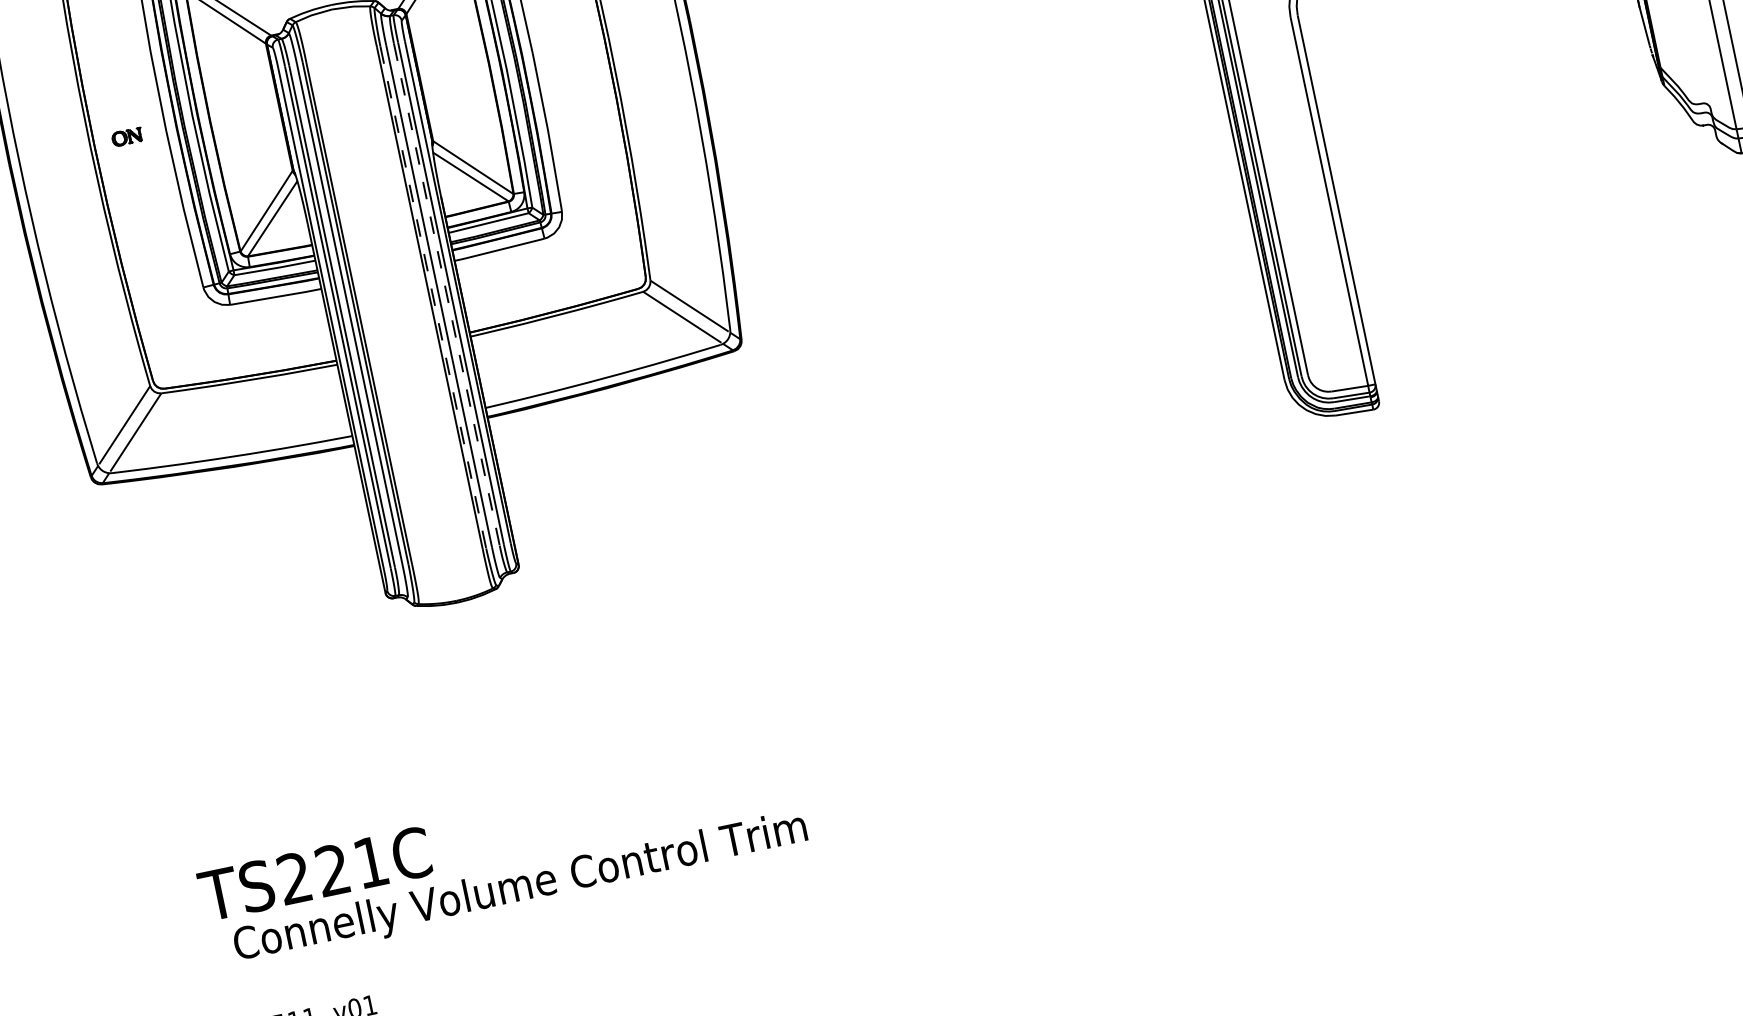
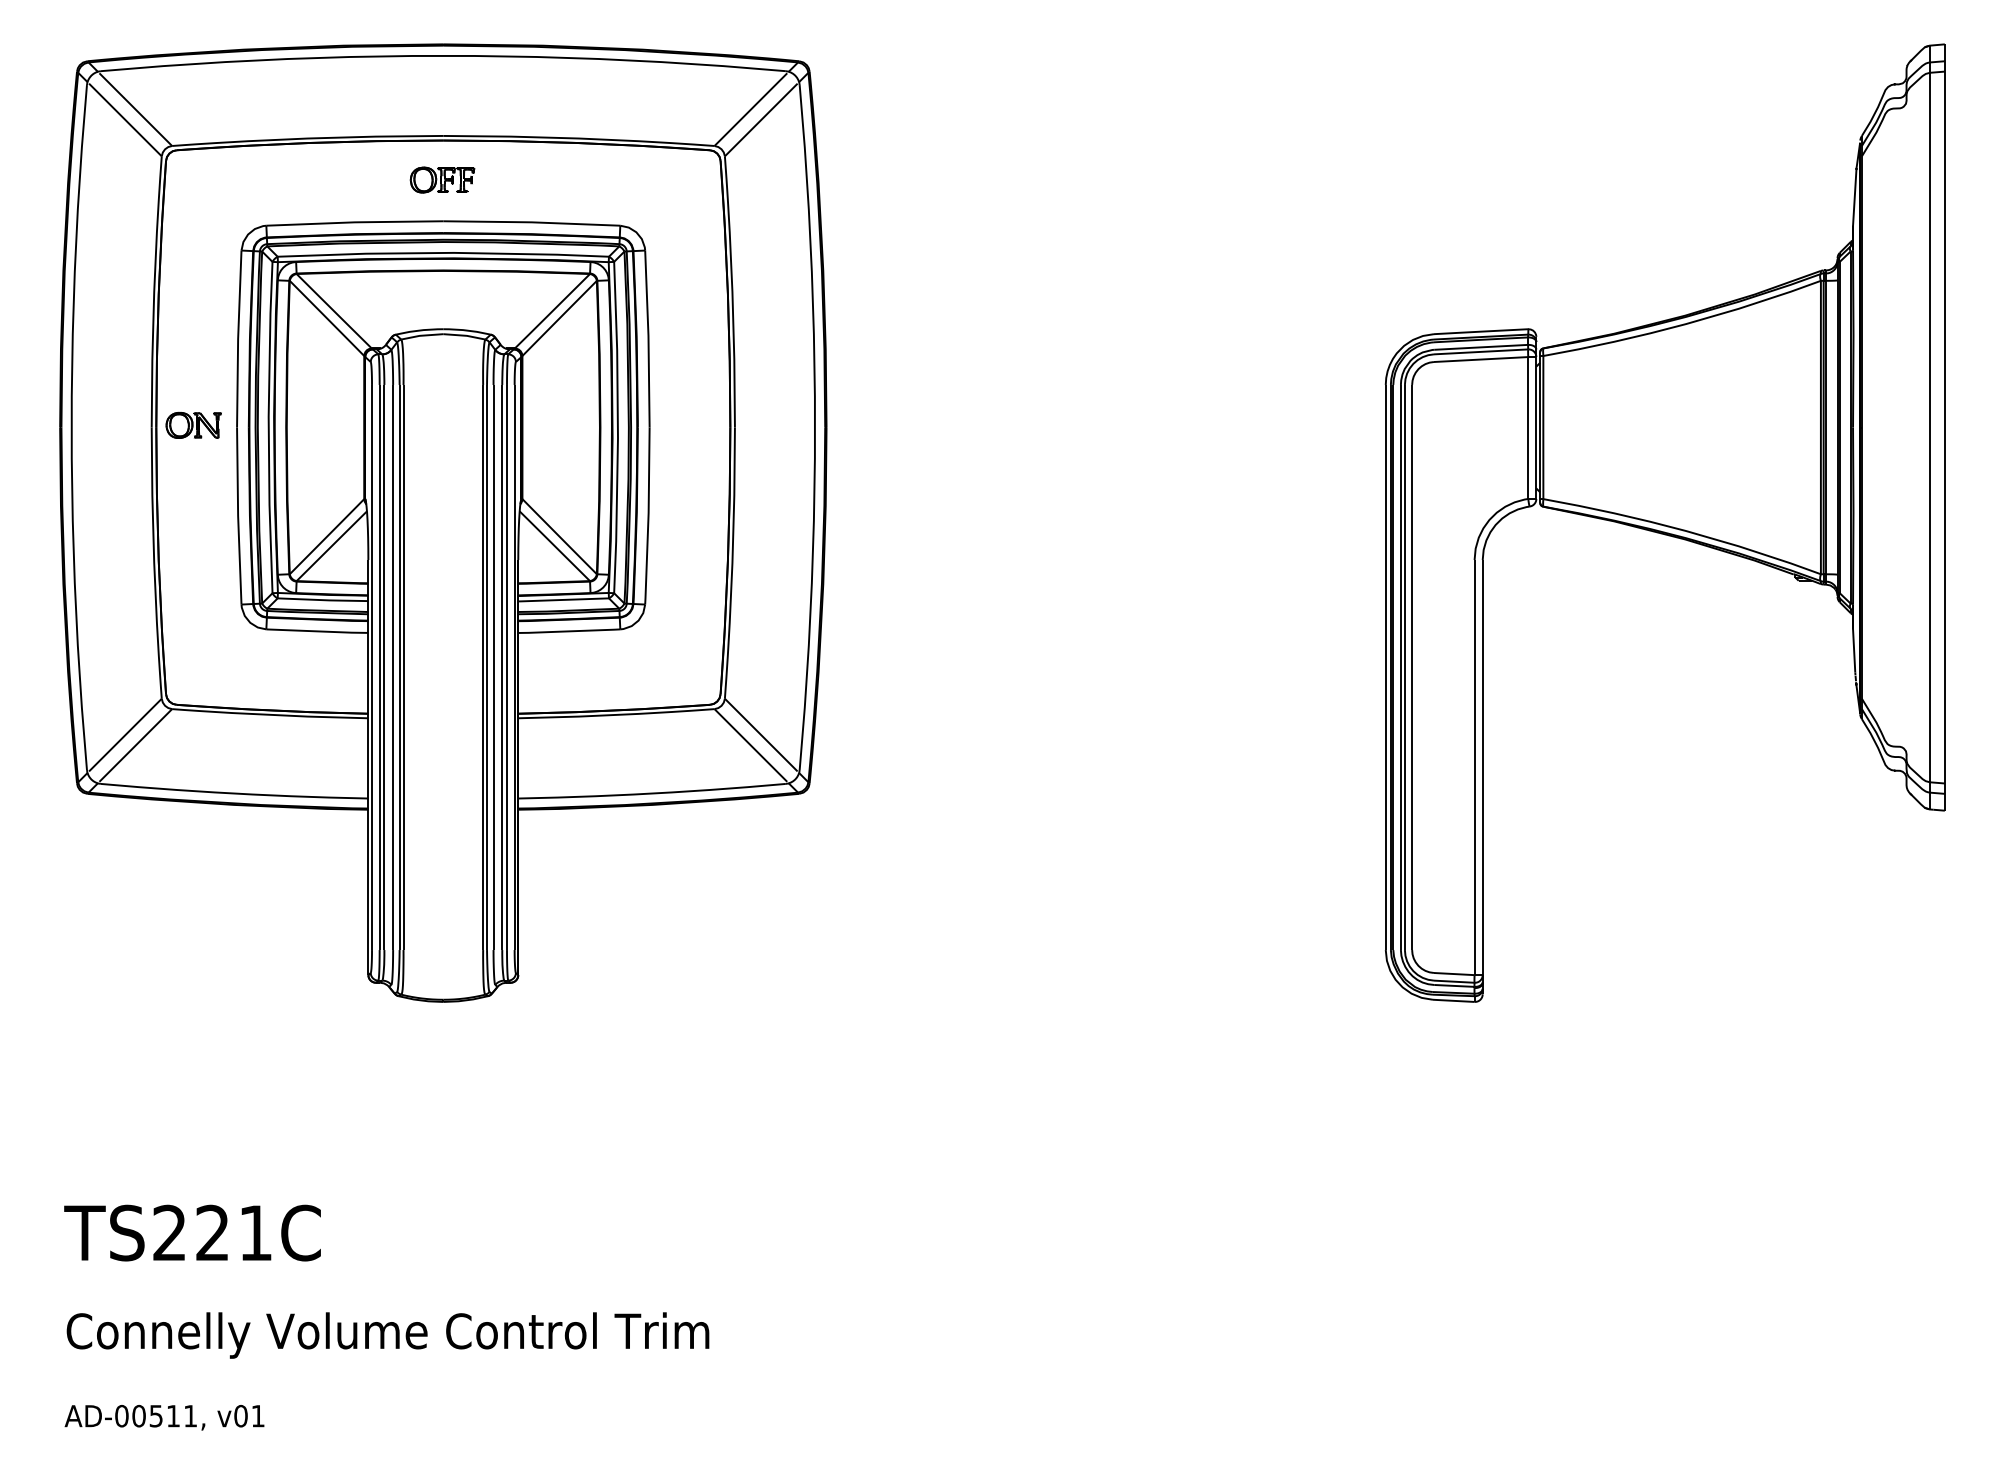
part: (127, 136) -> (193, 424), size x1.67
line: (447, 294) -> (502, 667), dashed -> solid
line: (433, 297) -> (487, 667), dashed -> solid
text: (314, 873) -> (192, 1232), moved
text: (520, 888) -> (387, 1335), moved

